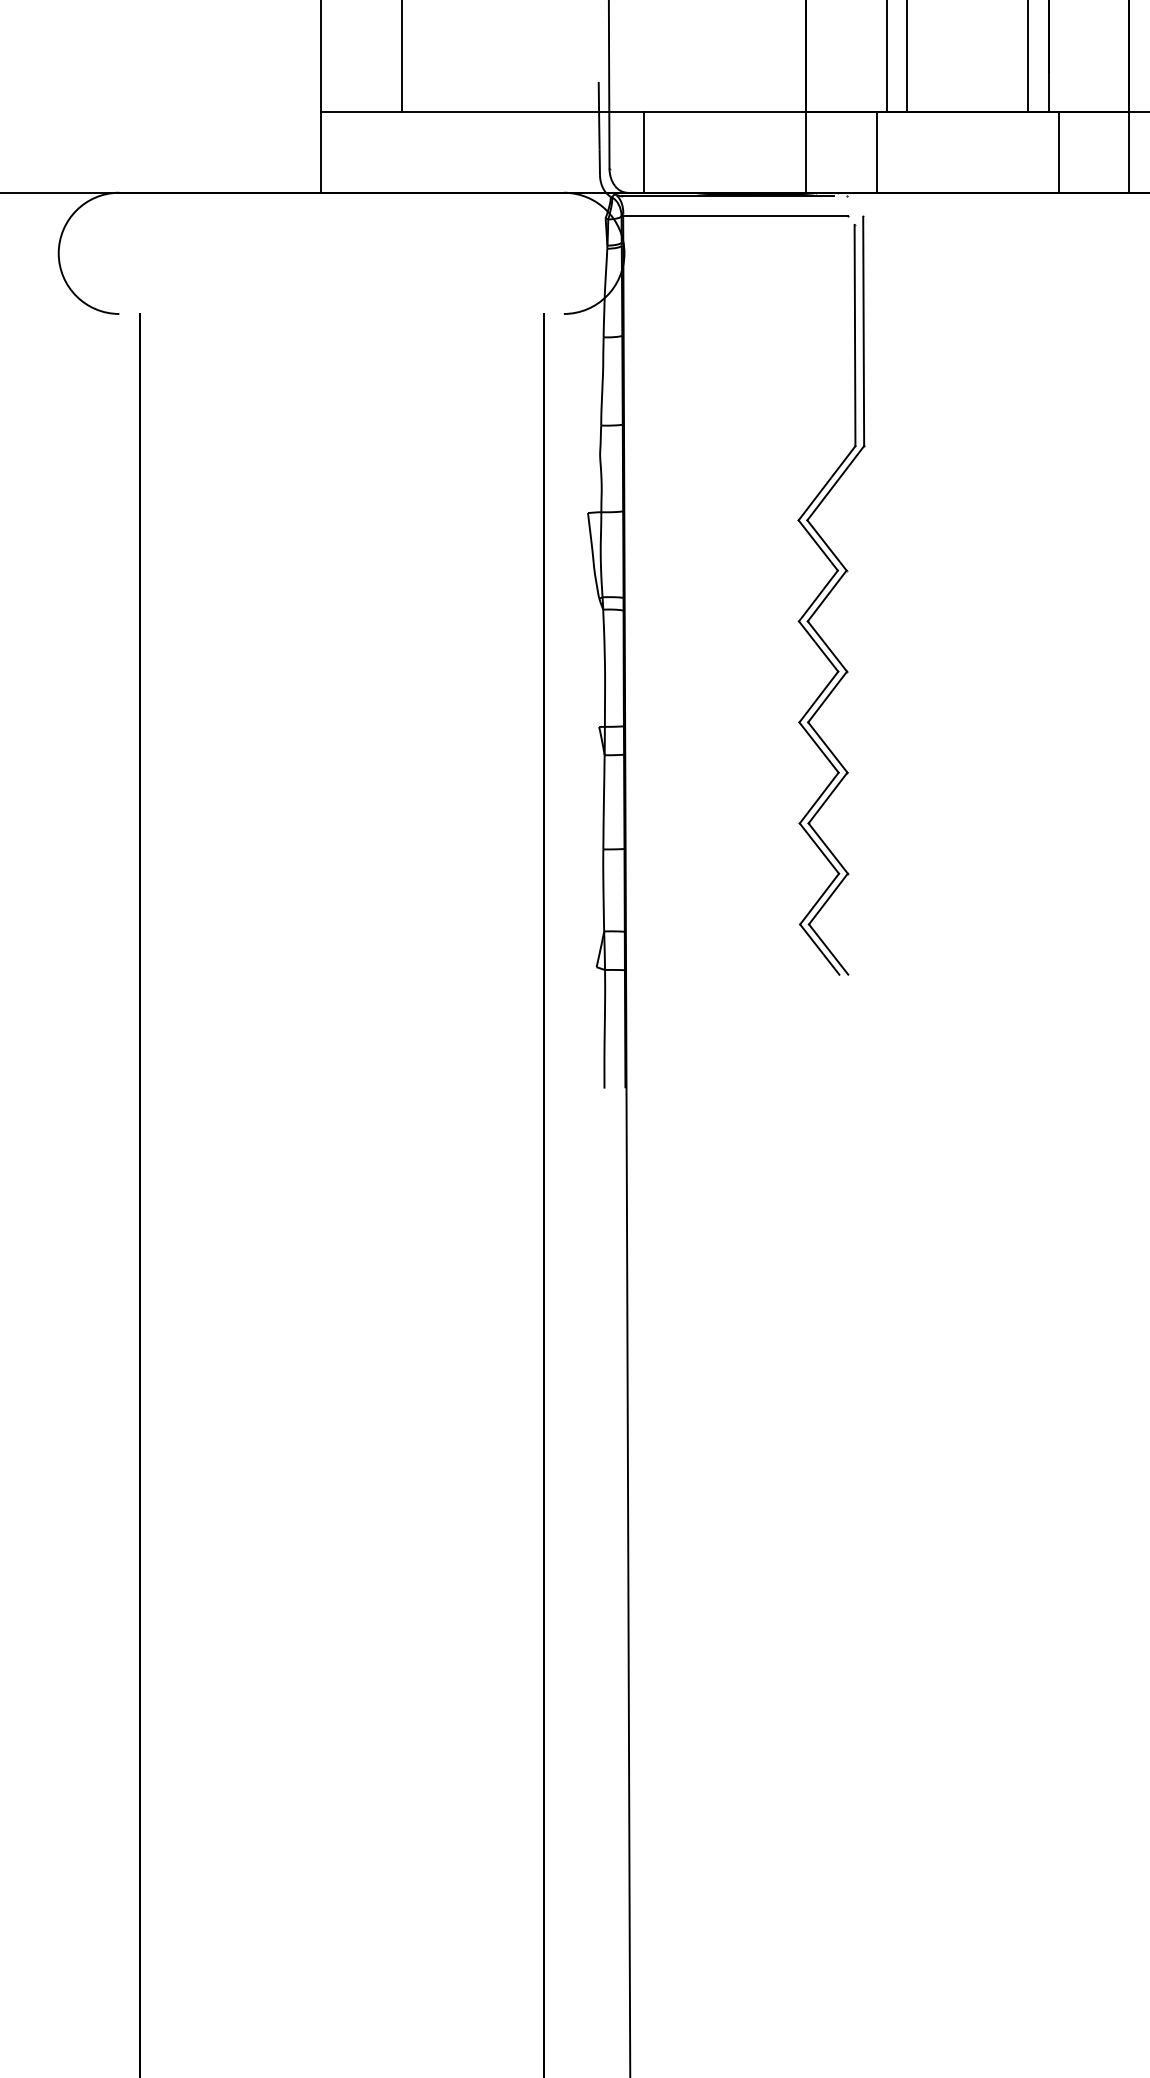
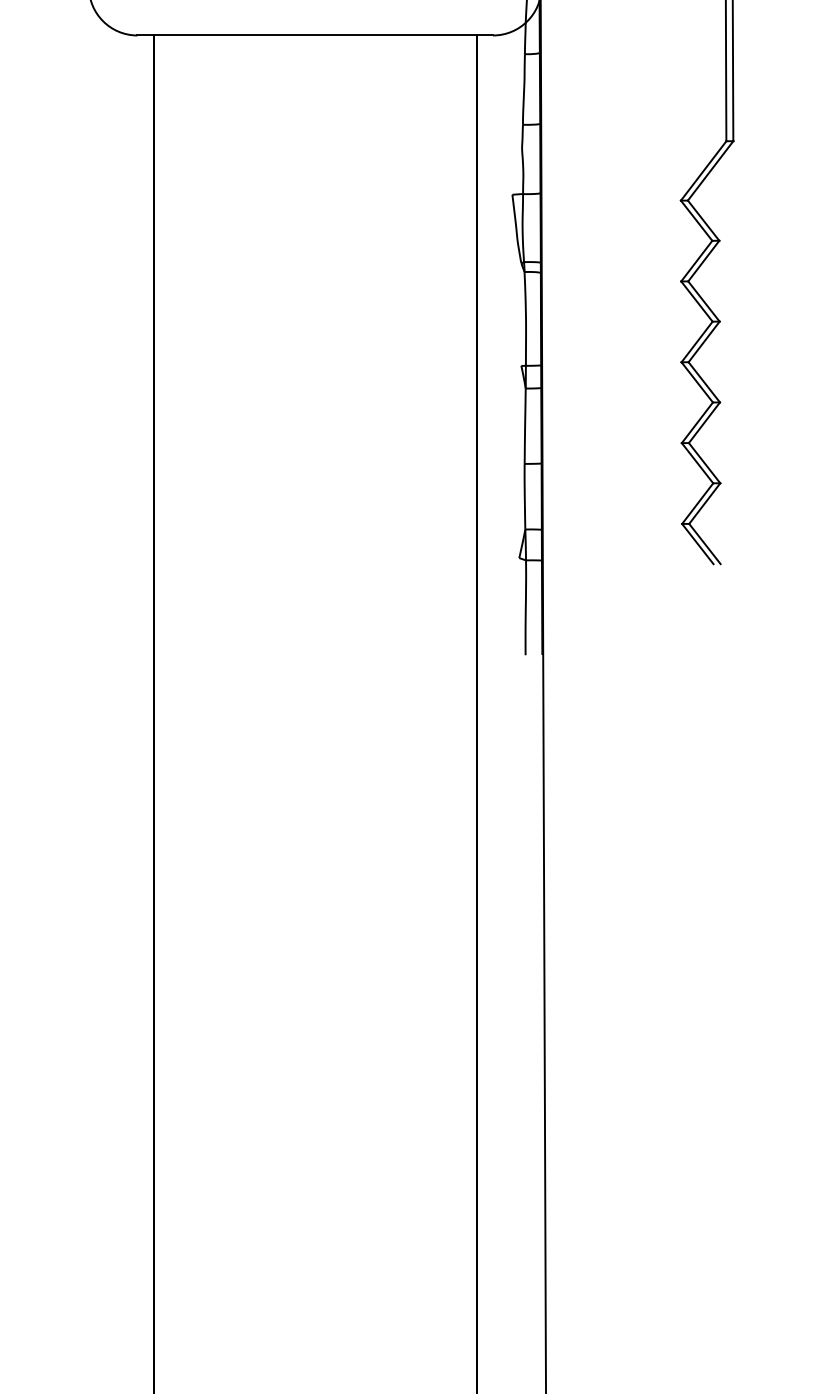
line: (341, 314) -> (315, 35), added

